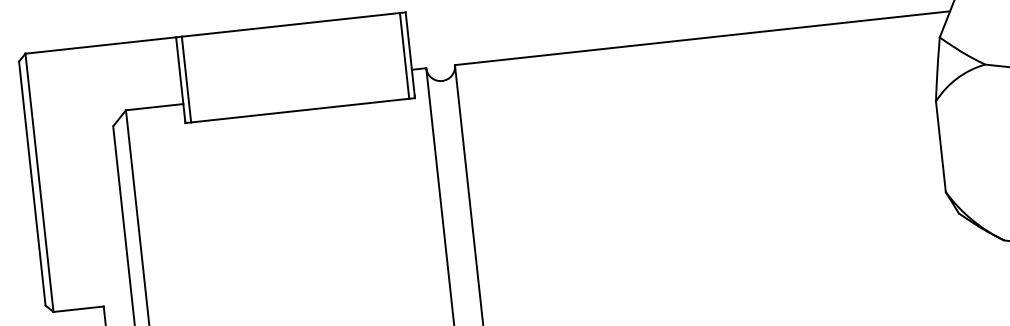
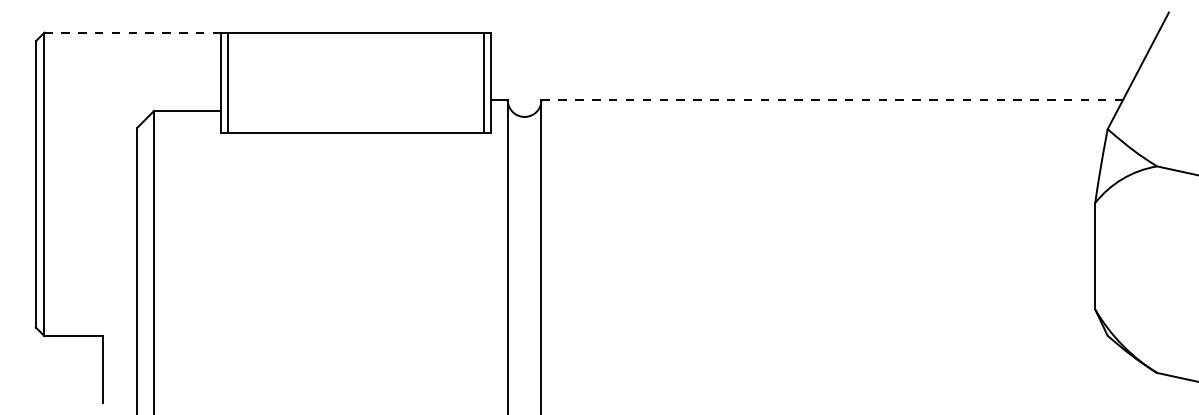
line: (702, 38) -> (832, 100), solid -> dashed
line: (101, 45) -> (133, 32), solid -> dashed

